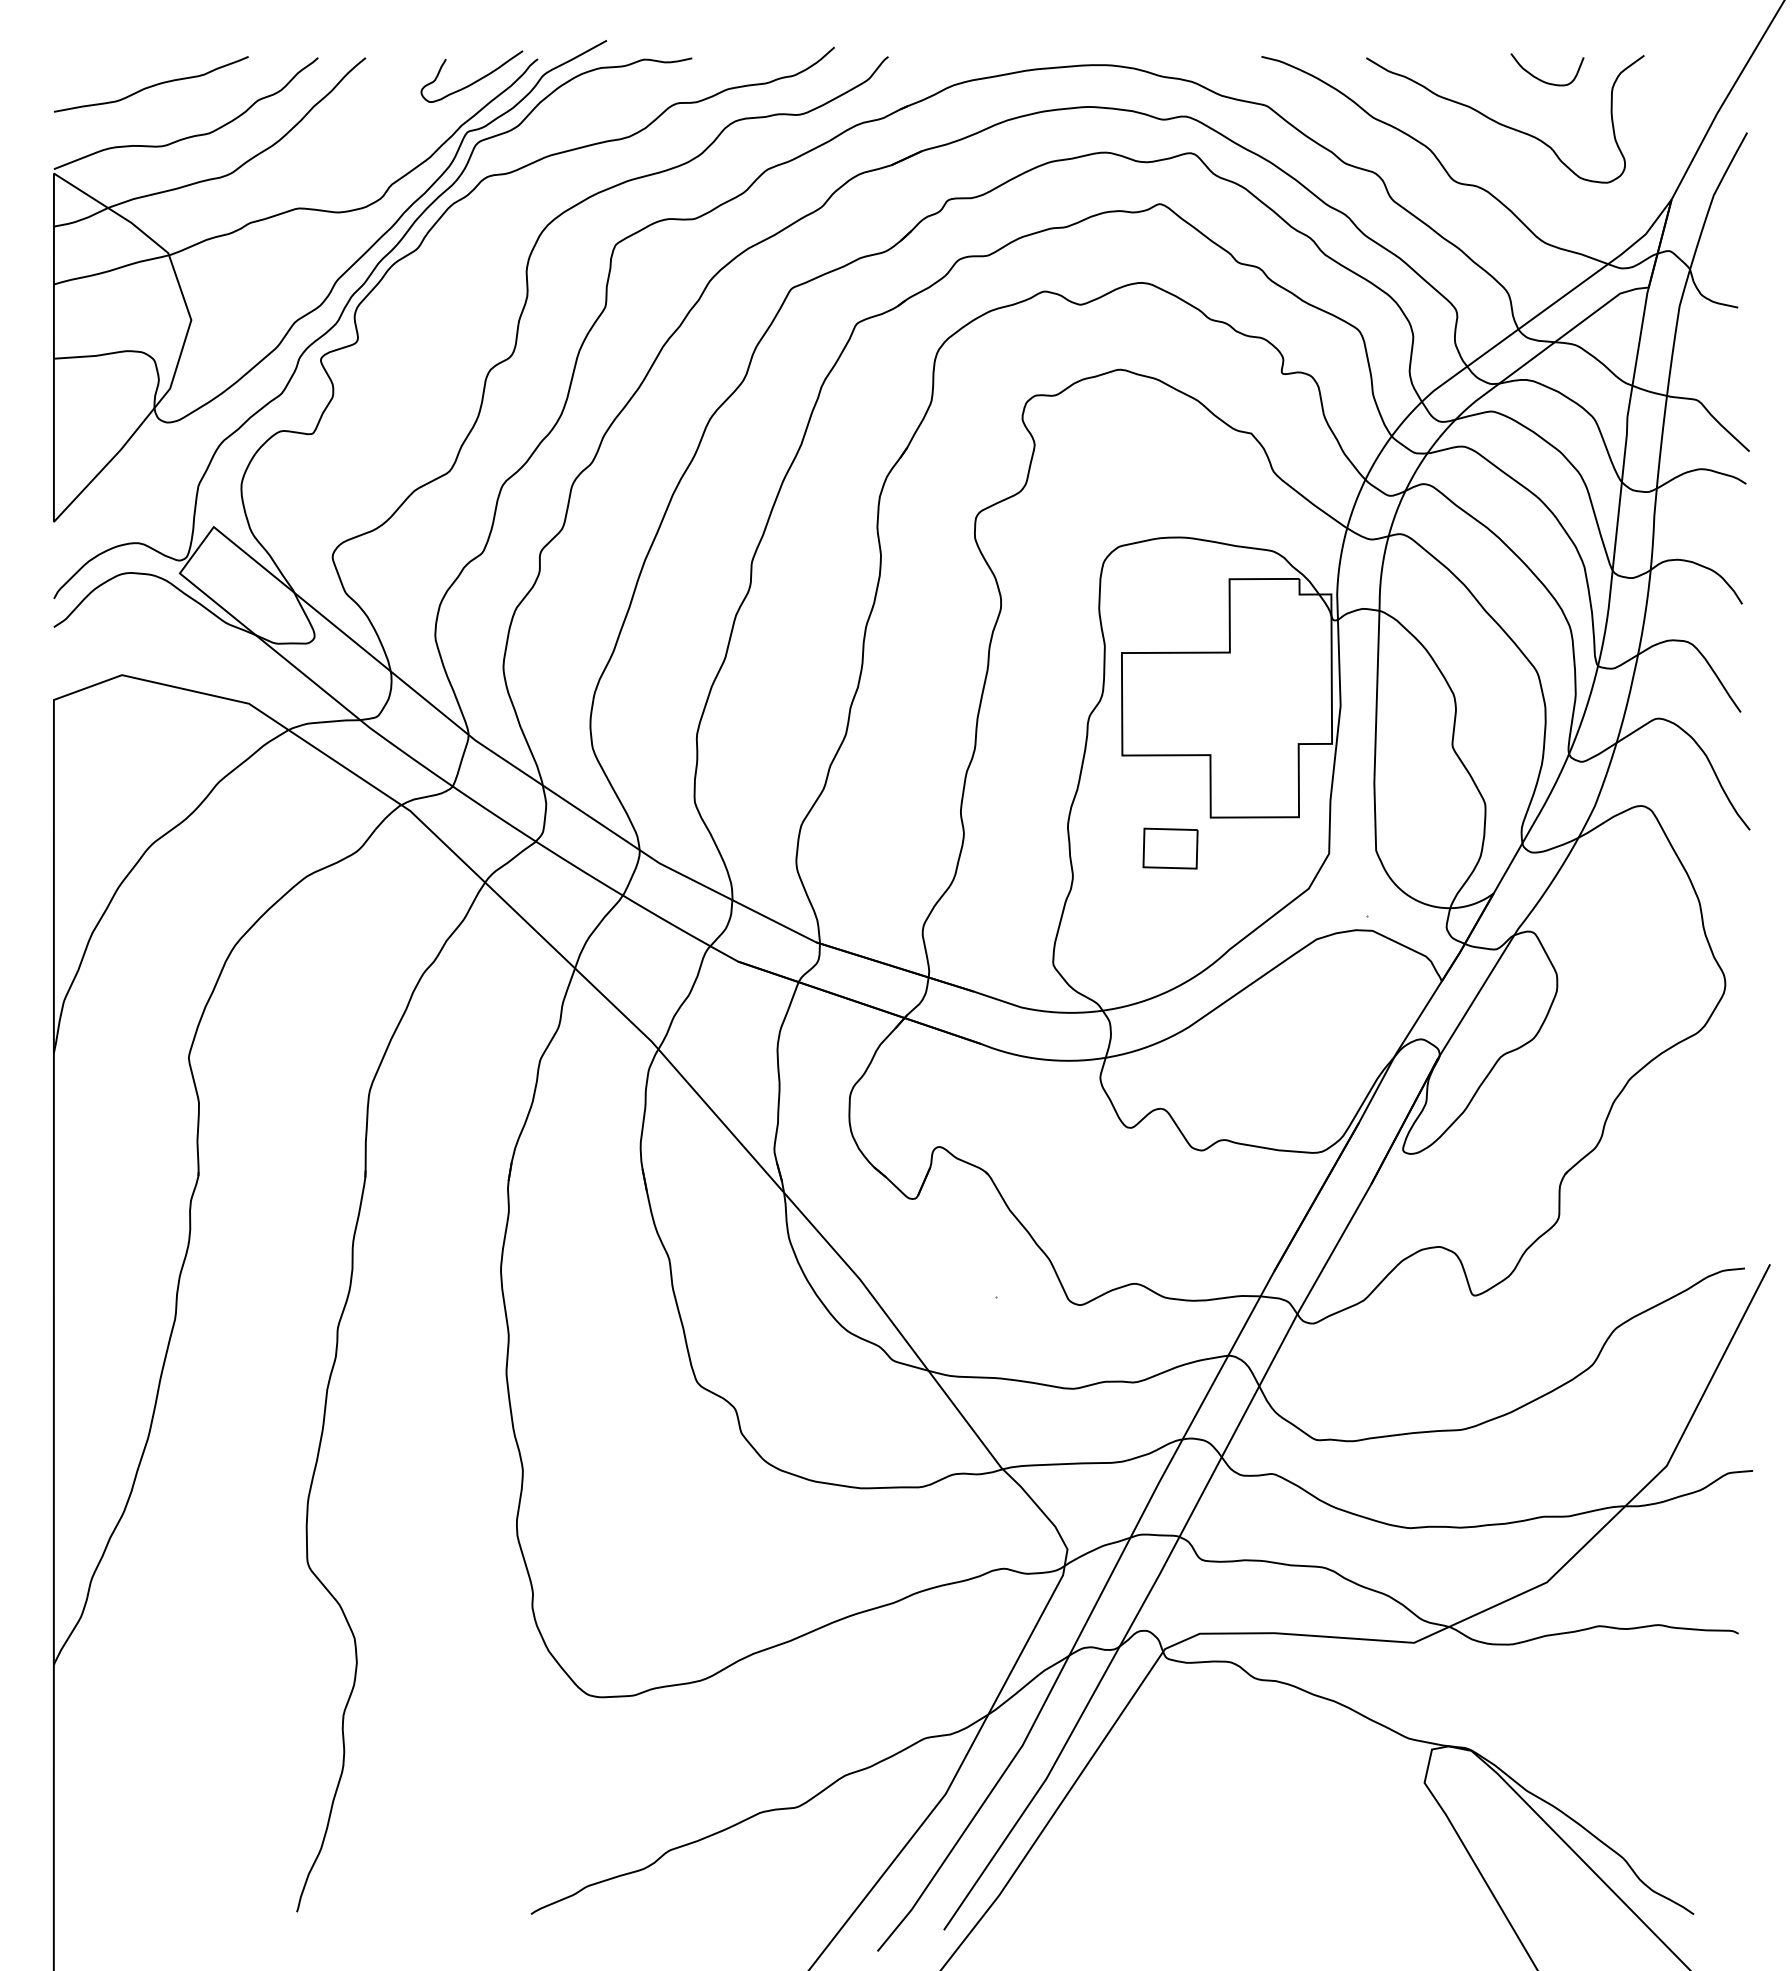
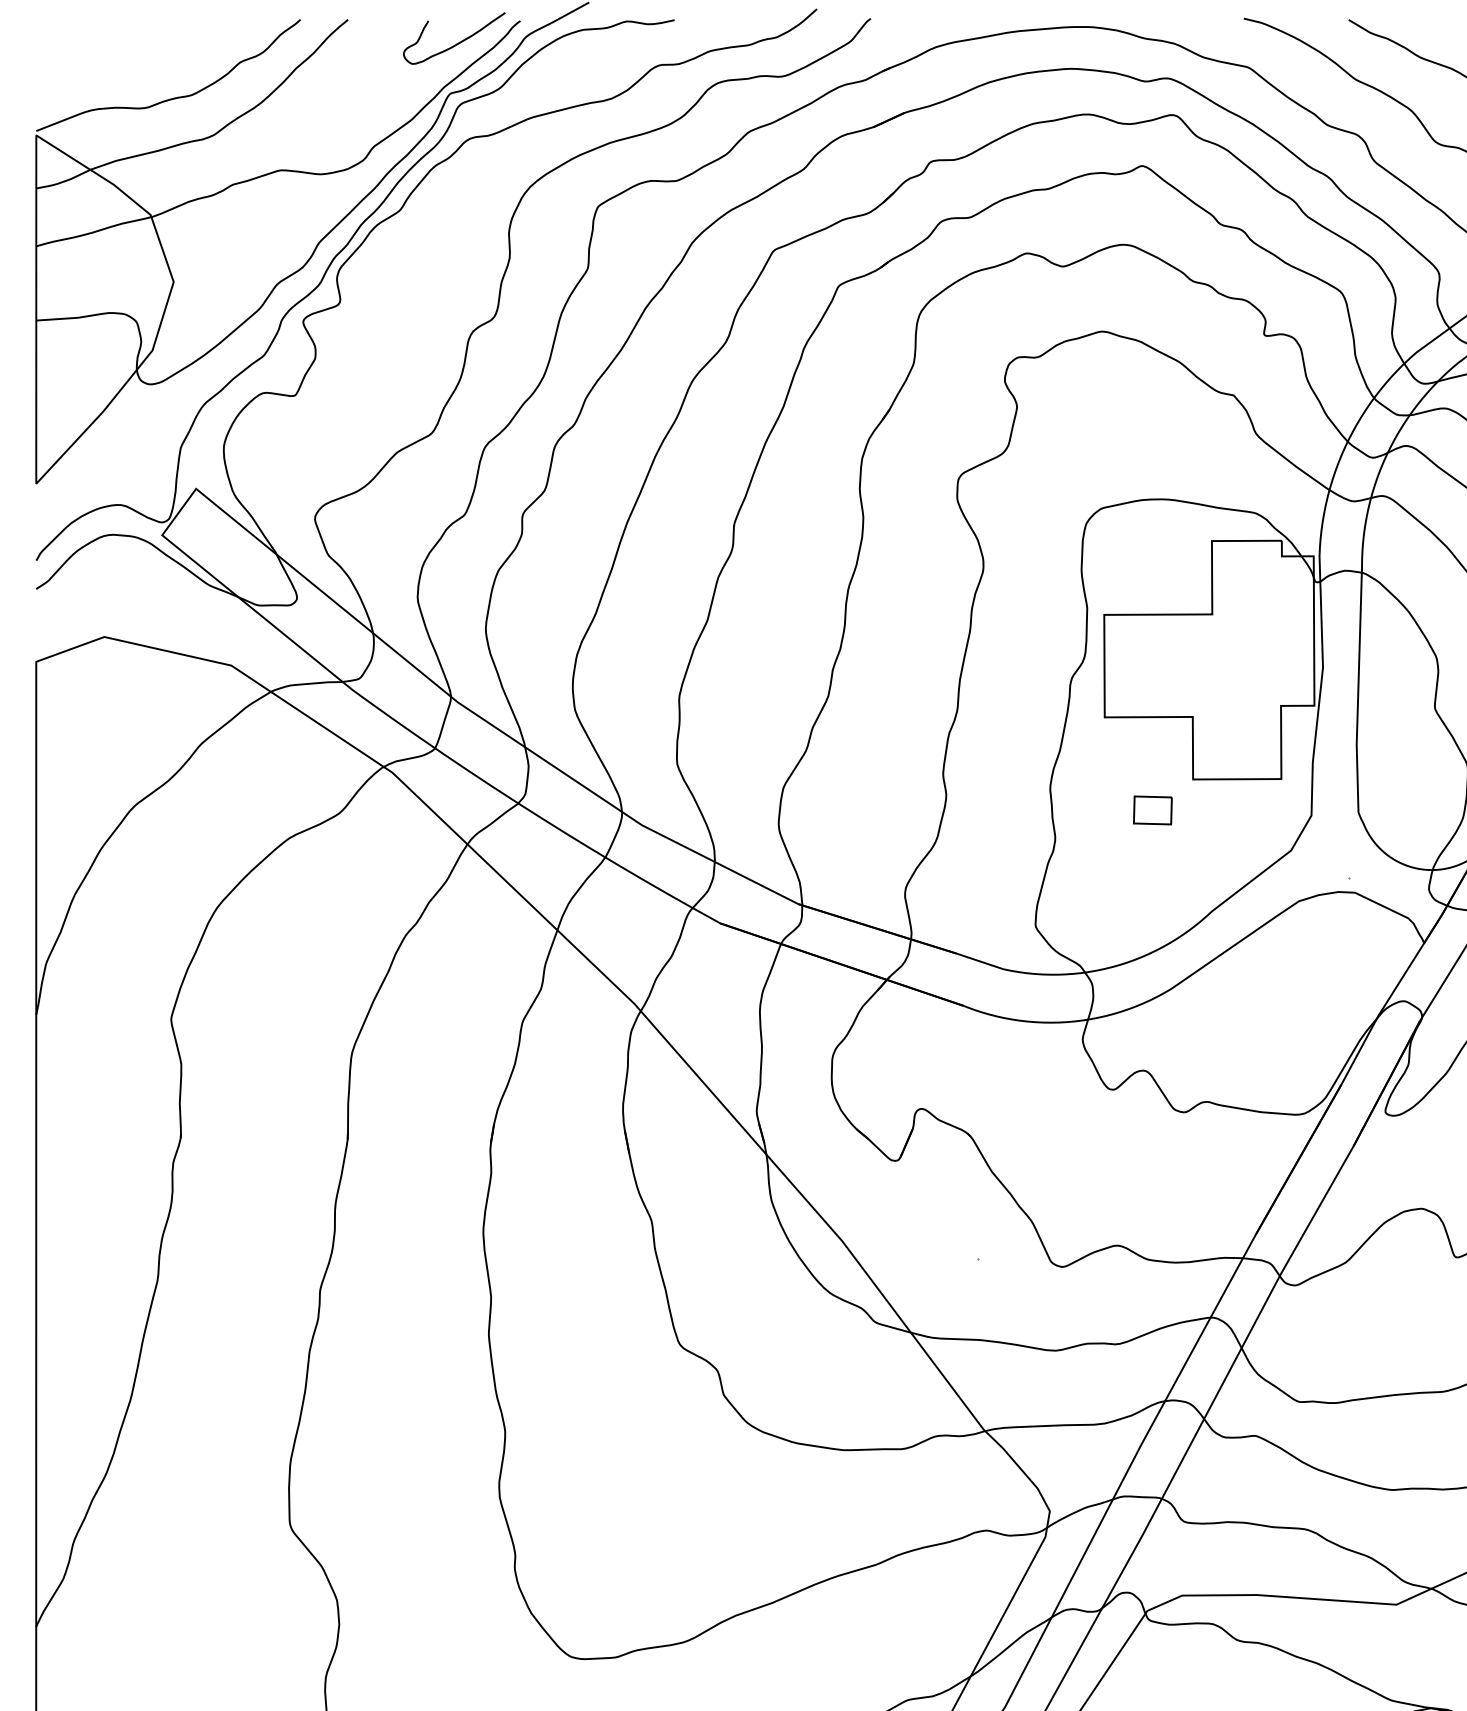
curve: (151, 85) -> (133, 47), removed
part: (1170, 848) -> (1152, 810), size x0.7

